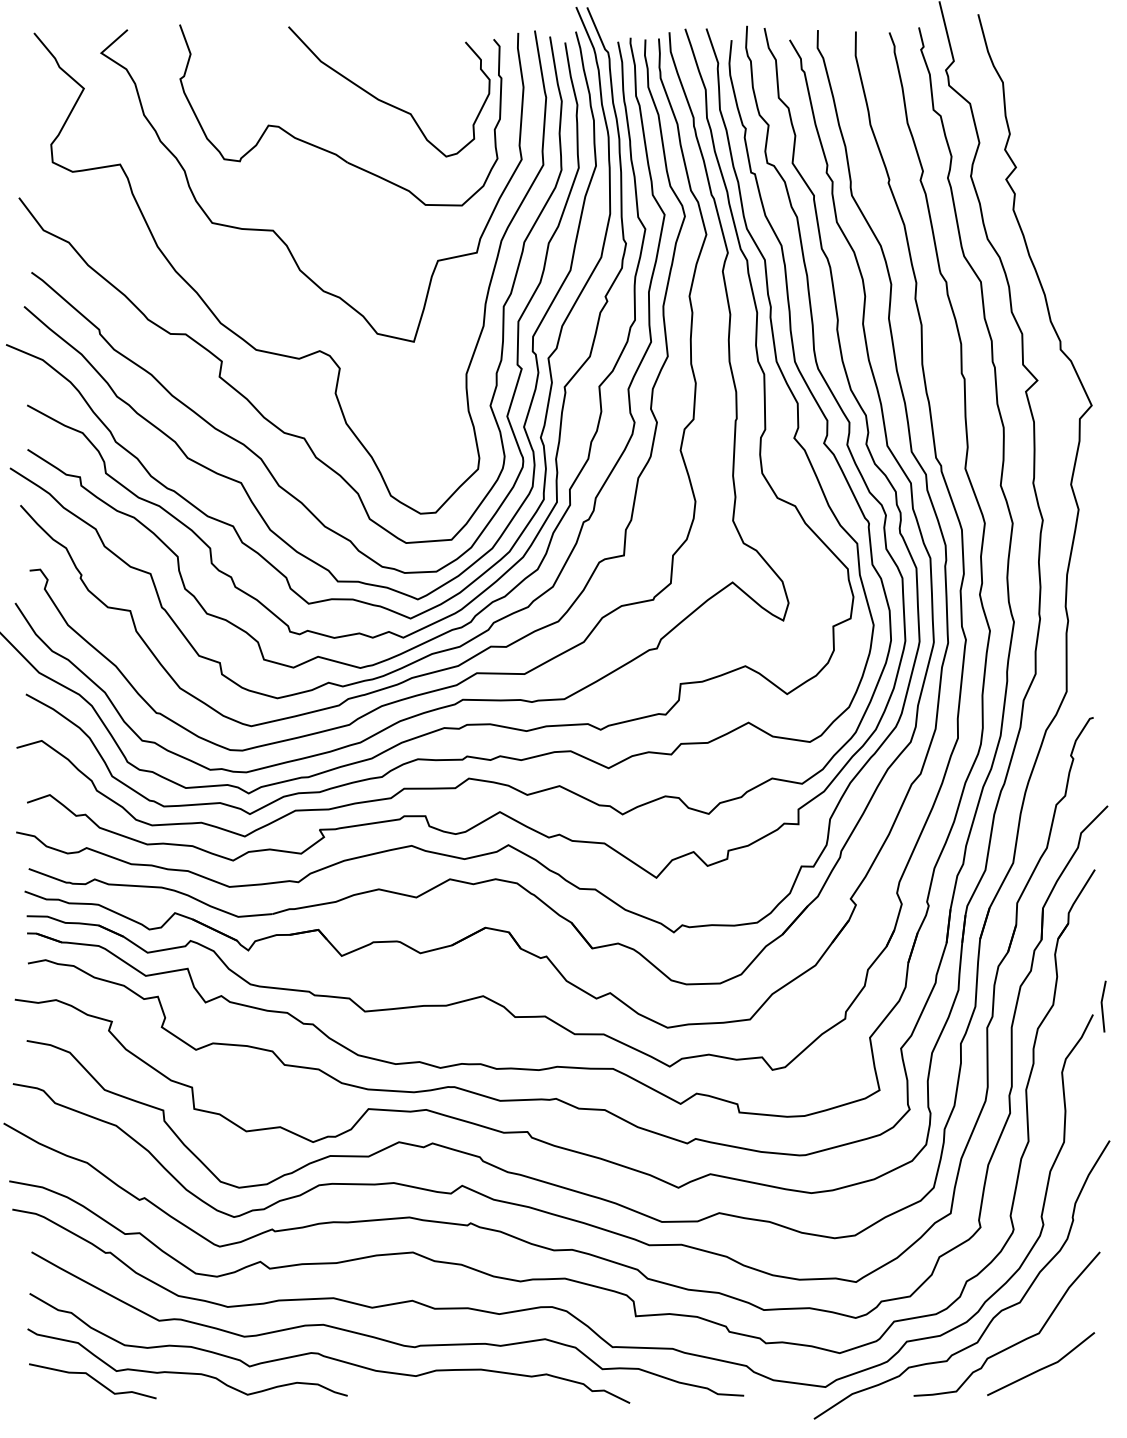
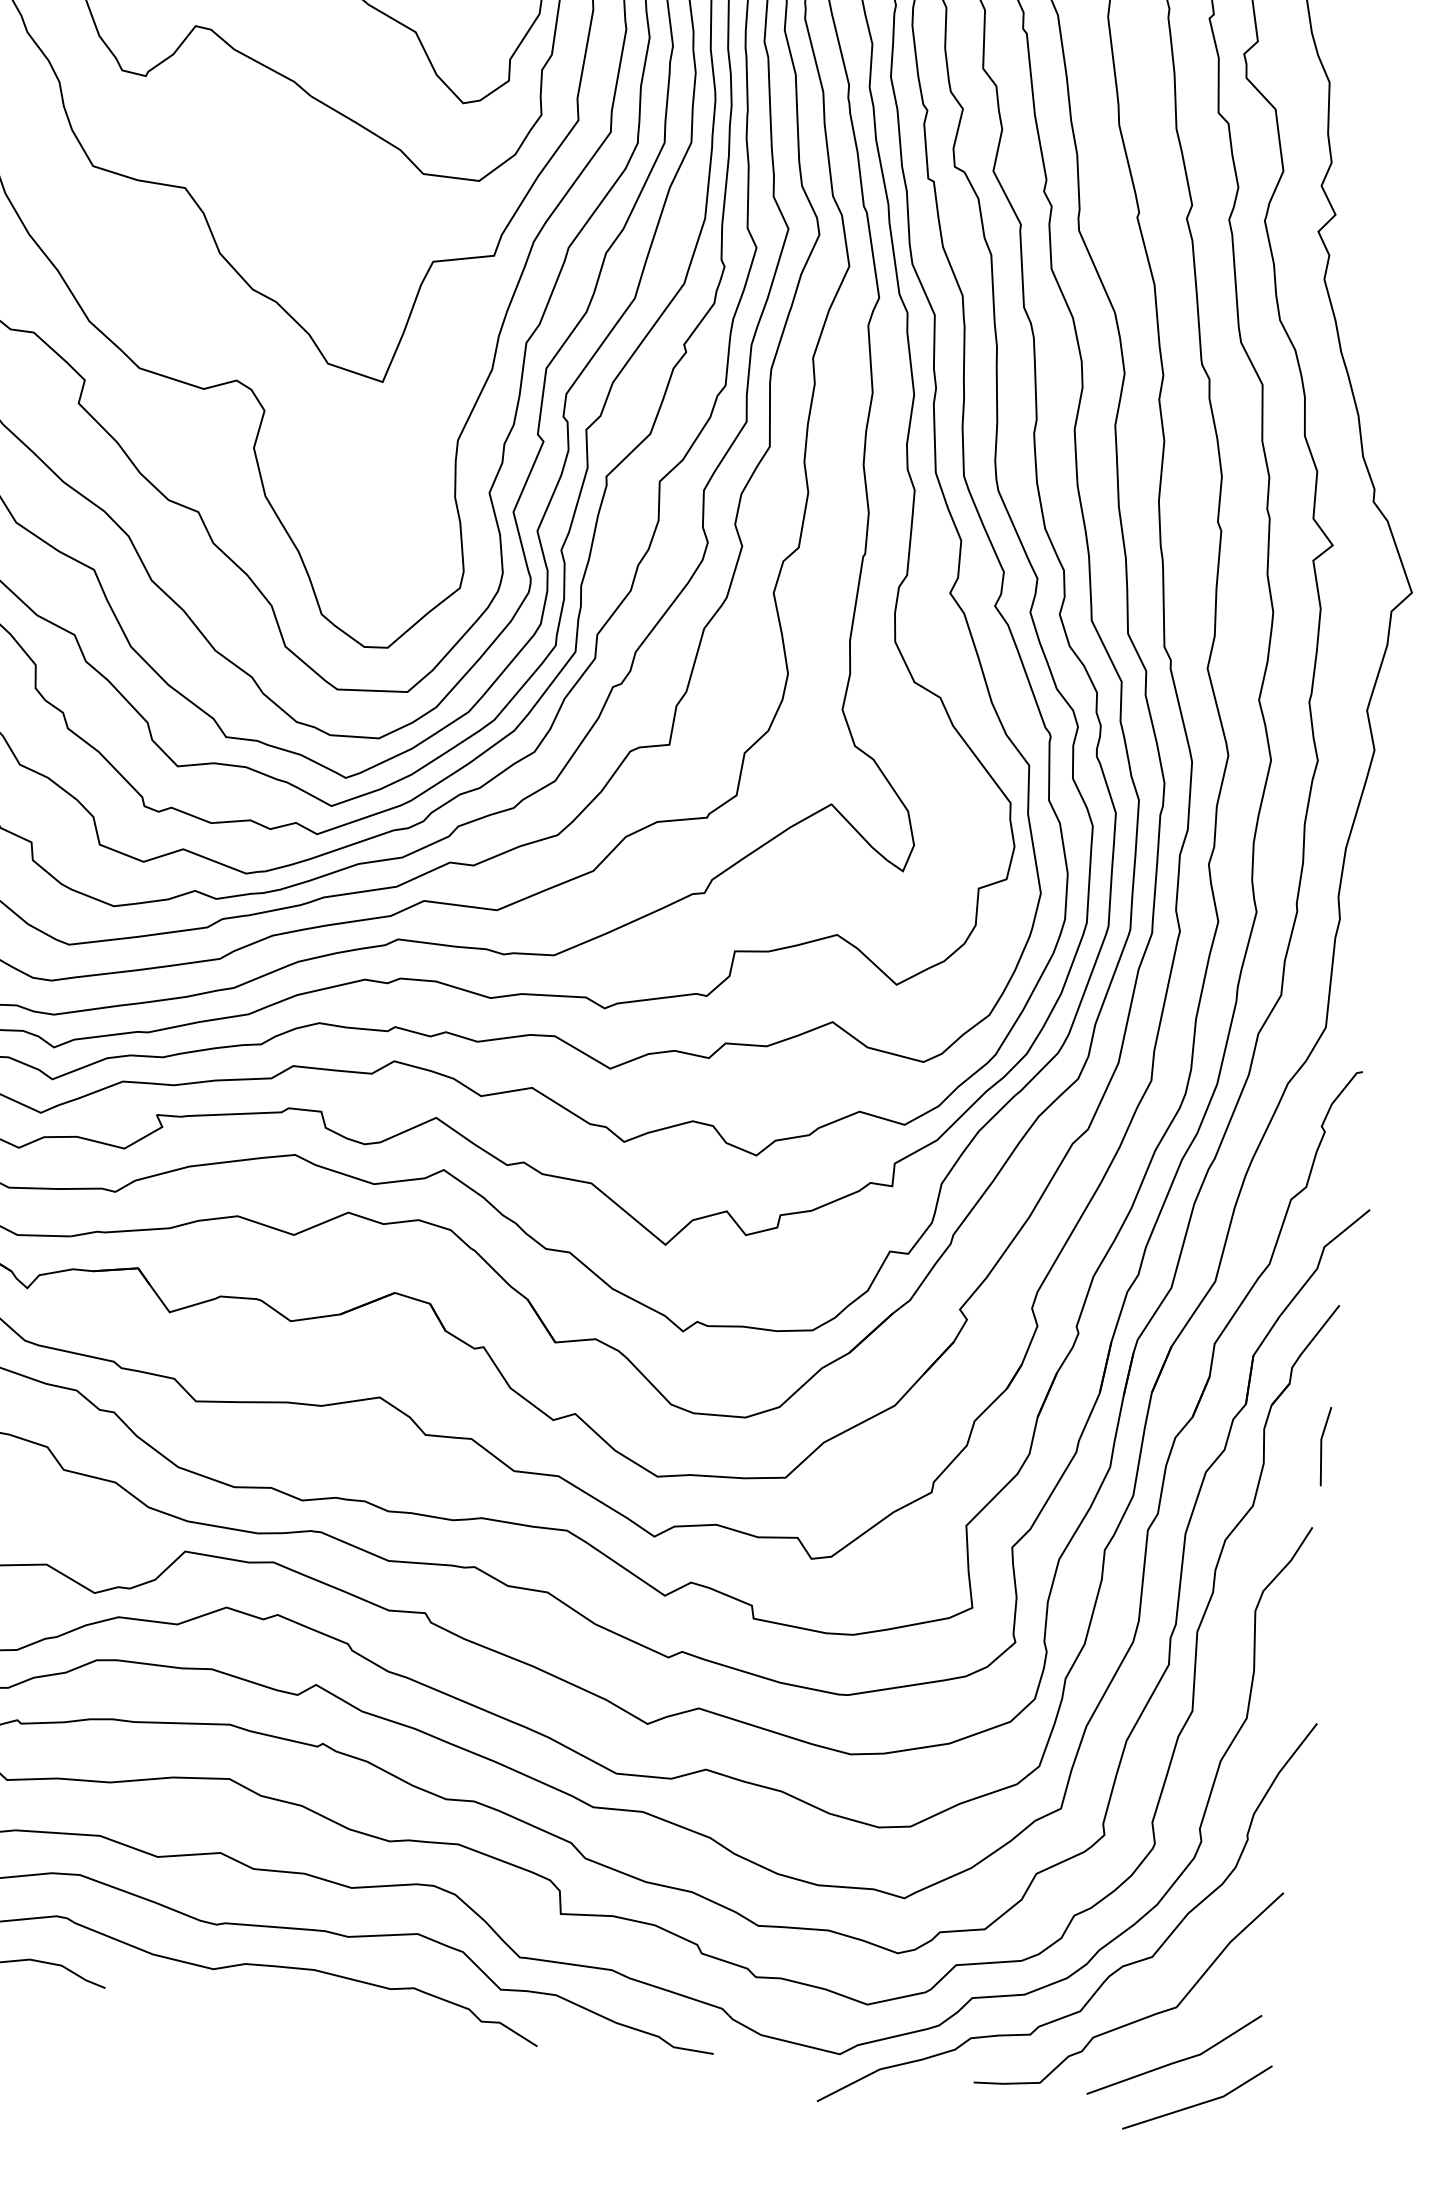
line: (1102, 1006) -> (1322, 1445), moved
line: (1059, 1393) -> (1197, 2103), added

